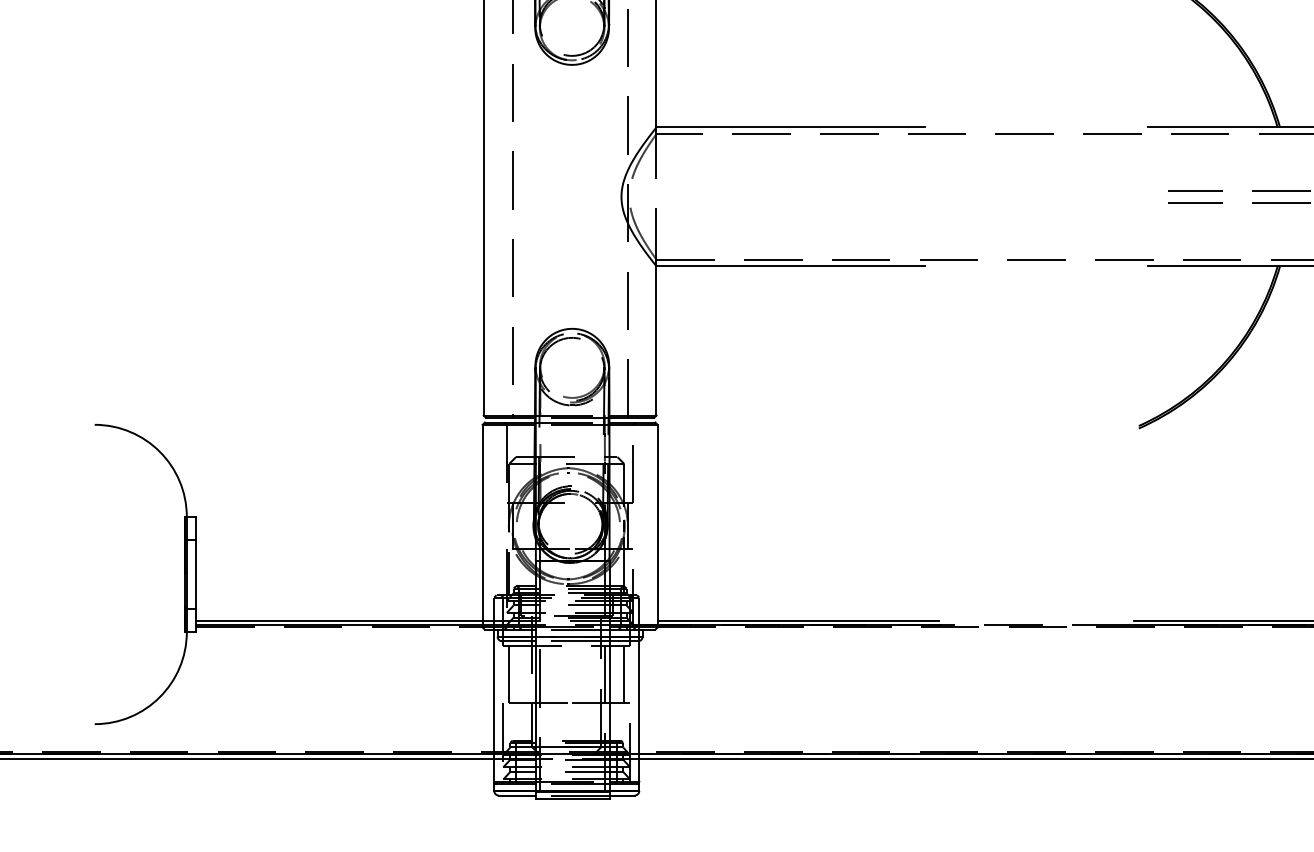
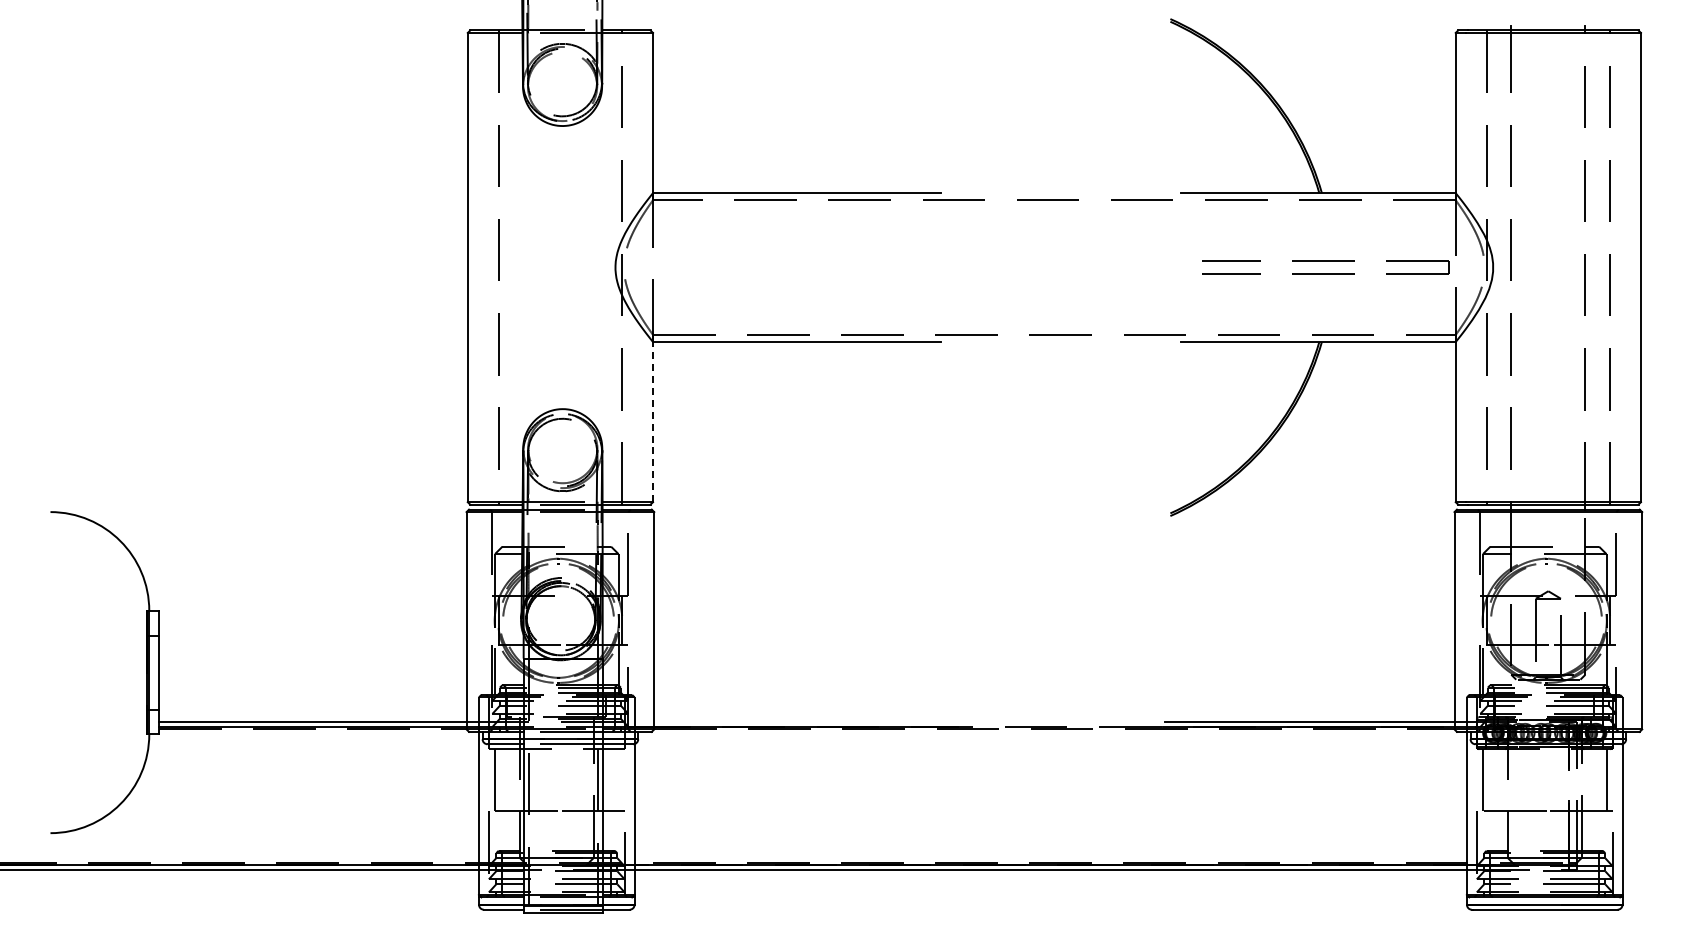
line: (656, 340) -> (653, 421), solid -> dashed
line: (798, 620) -> (805, 722), removed
line: (624, 674) -> (618, 779), removed

